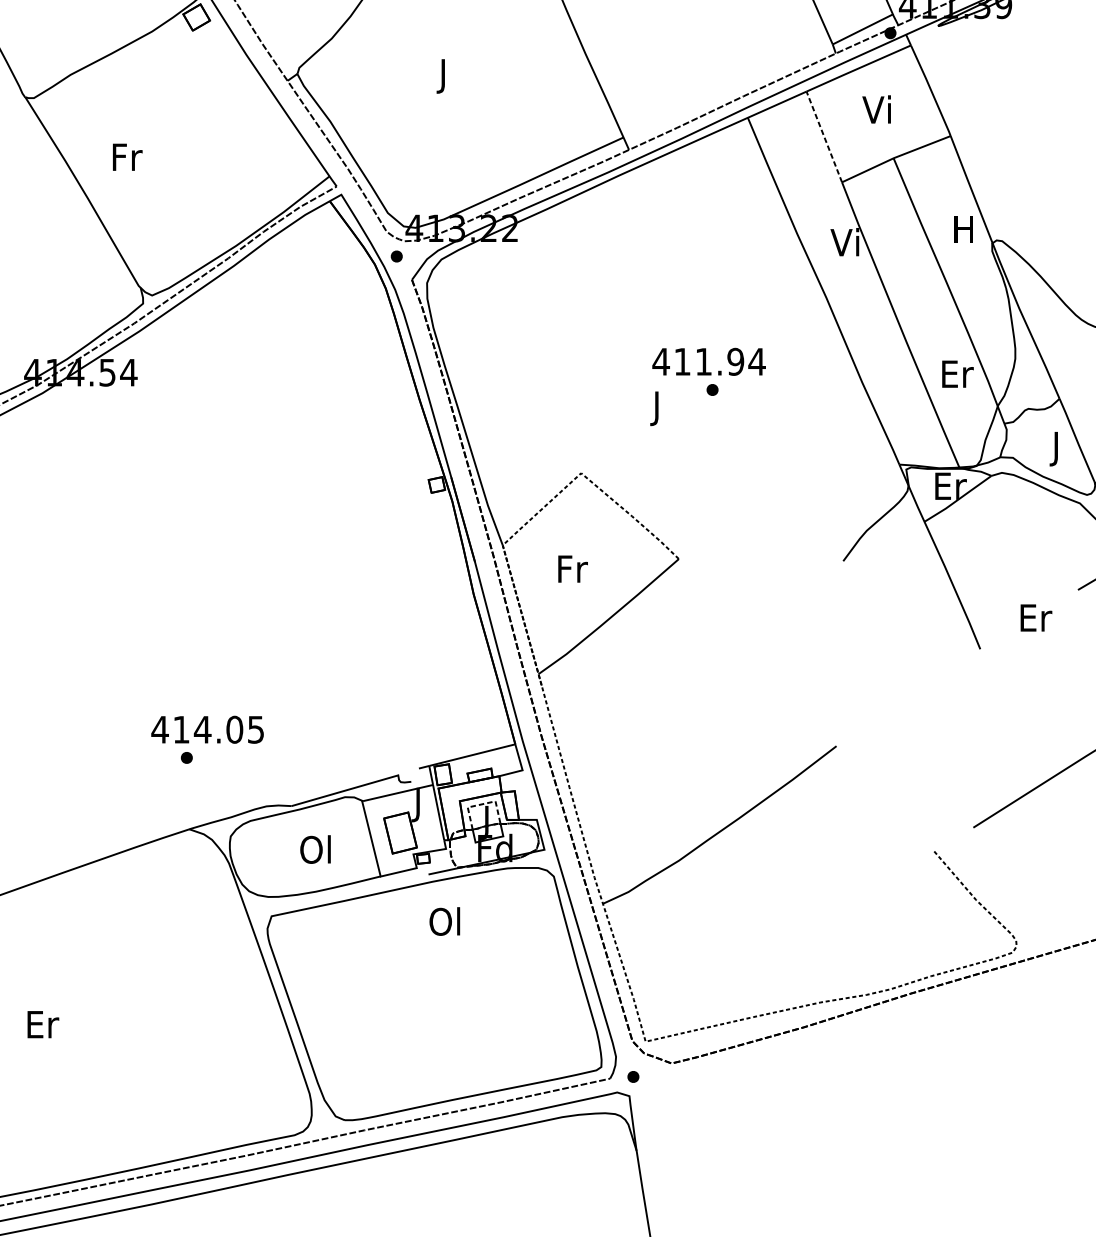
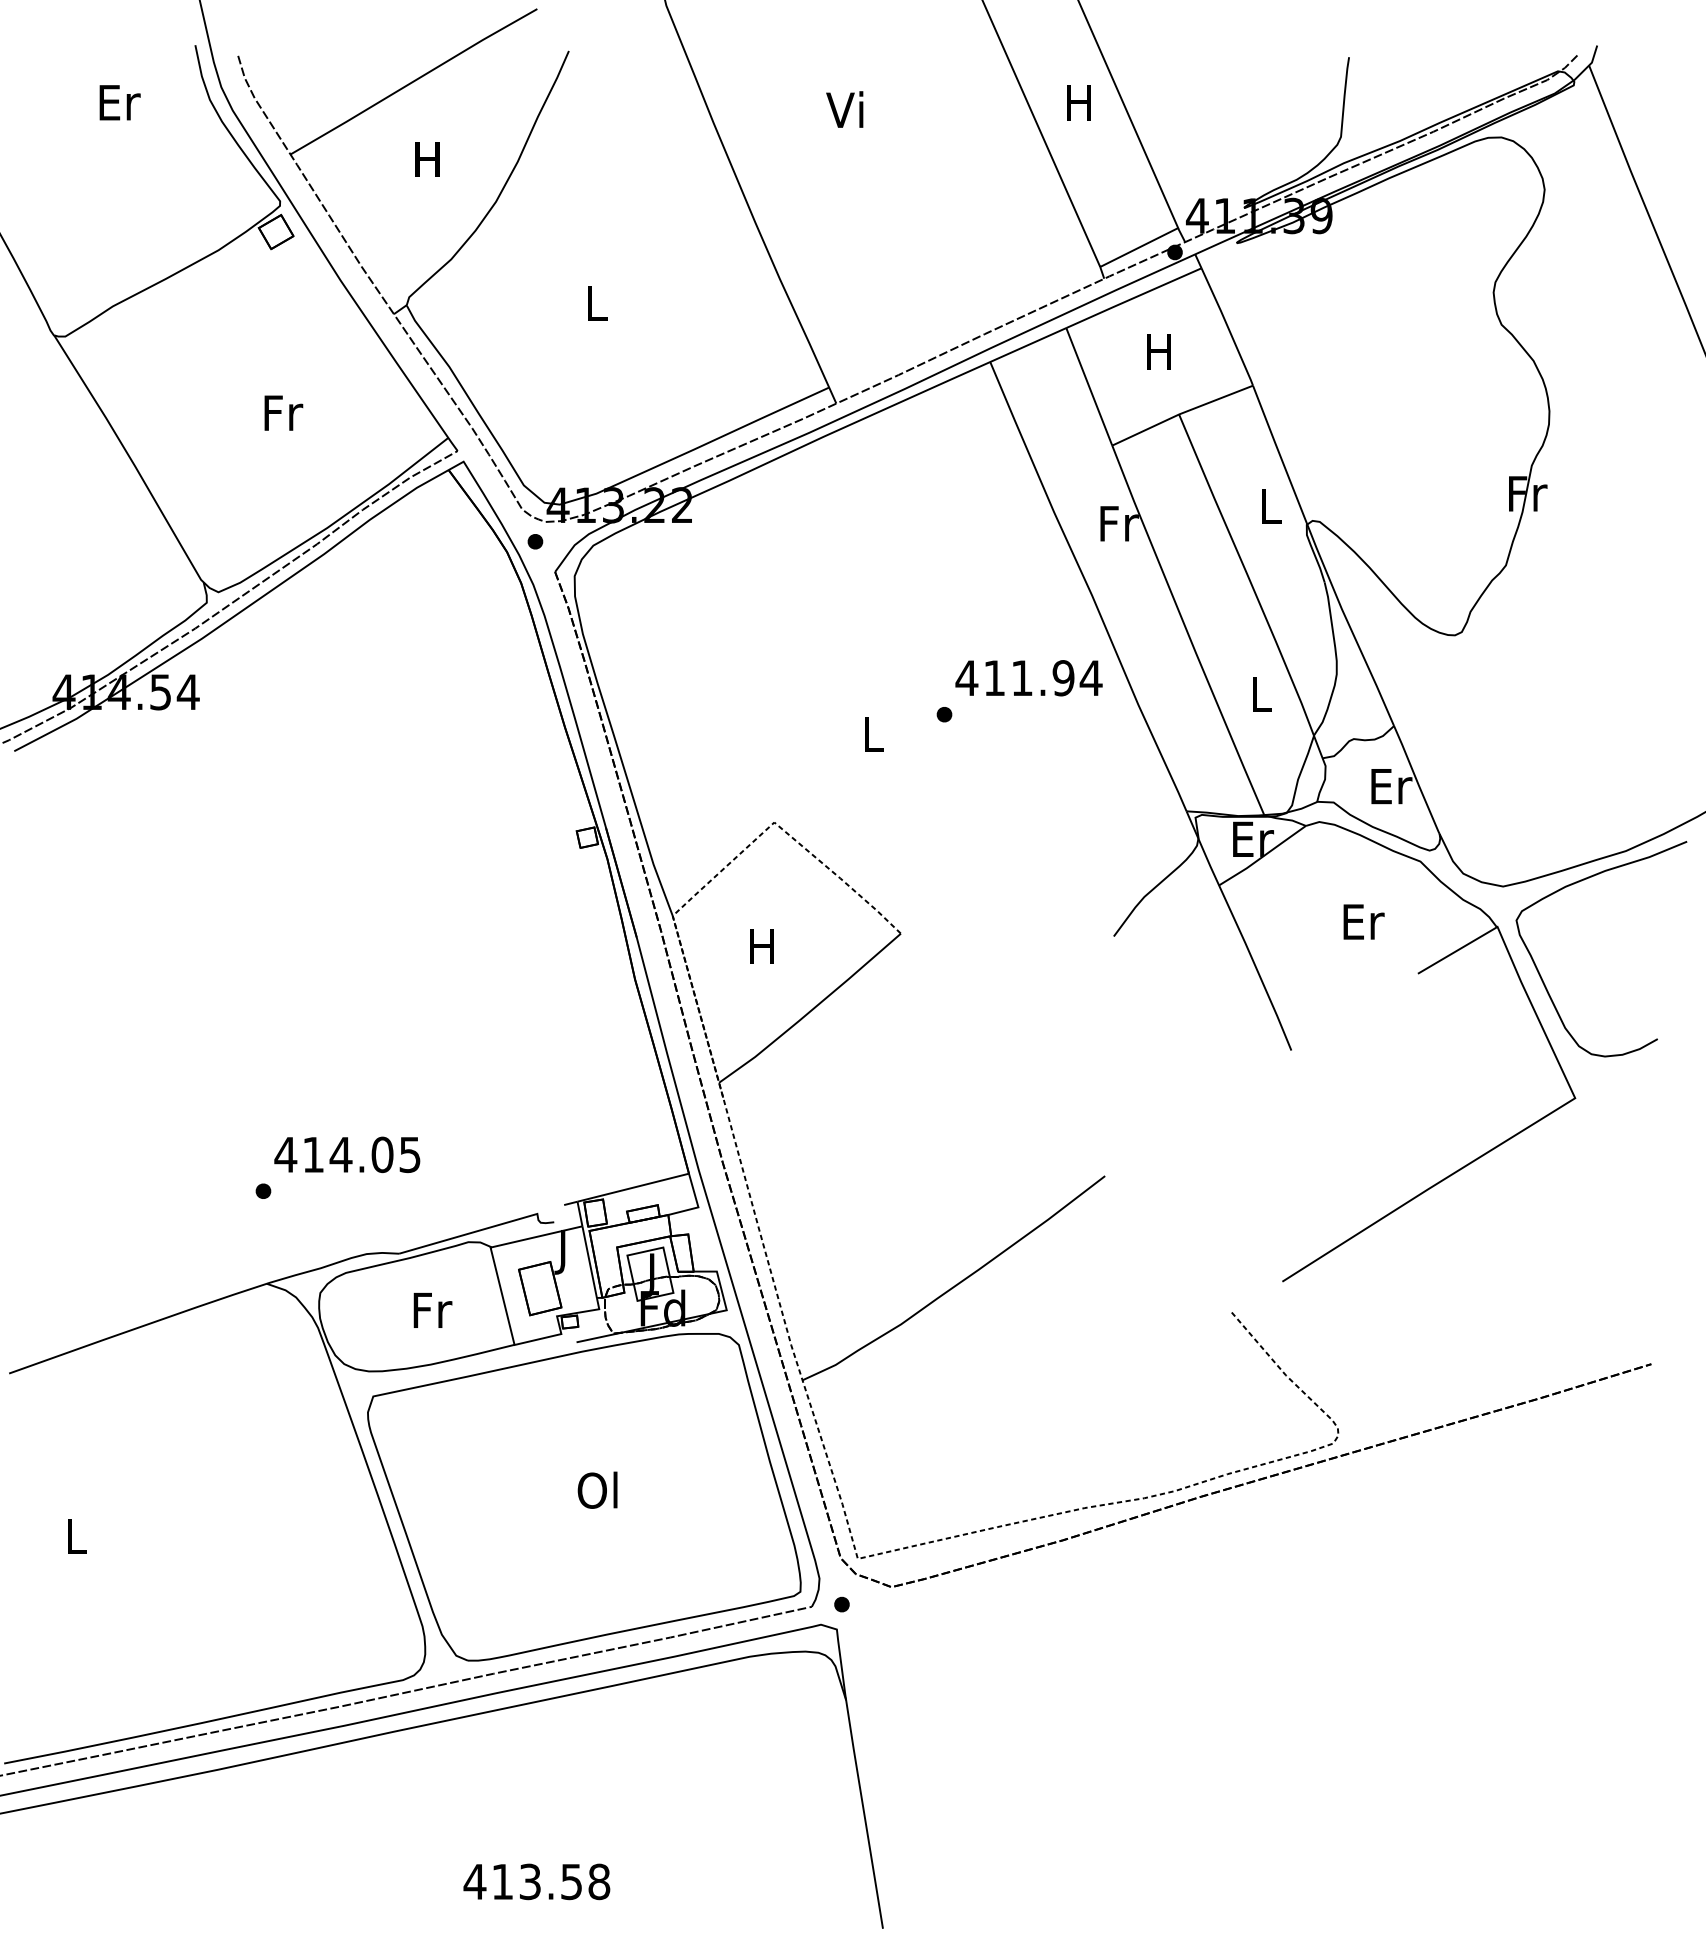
text: (444, 76) -> (597, 308), J -> L
text: (876, 108) -> (1156, 350), Vi -> H
line: (824, 136) -> (1089, 386), dashed -> solid
text: (127, 156) -> (283, 412), moved
text: (963, 229) -> (1269, 506), H -> L
text: (846, 241) -> (1117, 522), Vi -> Fr
text: (708, 362) -> (1028, 678), moved
text: (958, 373) -> (1262, 693), Er -> L
text: (657, 408) -> (873, 738), J -> L
text: (1057, 449) -> (1391, 791), J -> Er
text: (572, 568) -> (763, 946), Fr -> H
text: (1035, 617) -> (1363, 921), moved
text: (207, 729) -> (347, 1154), moved
line: (481, 804) -> (645, 1251), dashed -> solid
text: (316, 849) -> (431, 1309), Ol -> Fr
text: (444, 920) -> (597, 1489), moved
text: (43, 1024) -> (77, 1536), Er -> L

